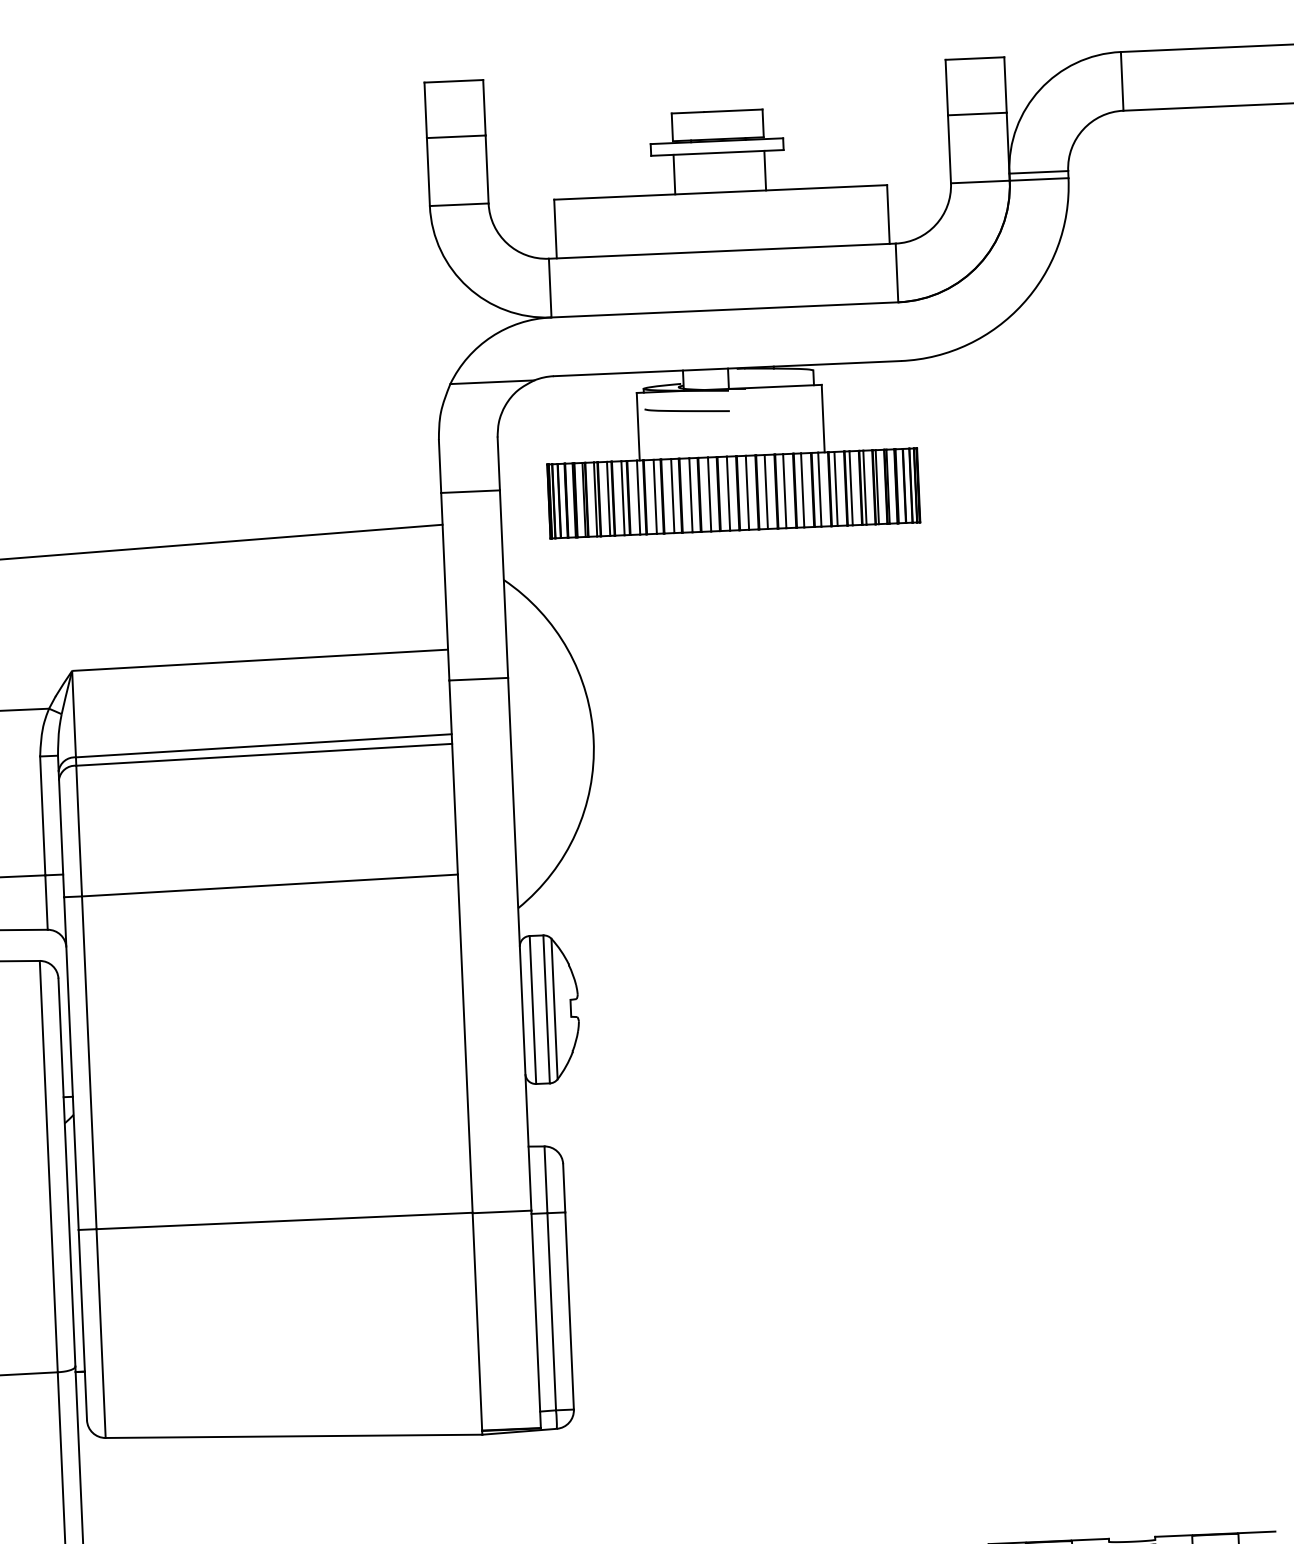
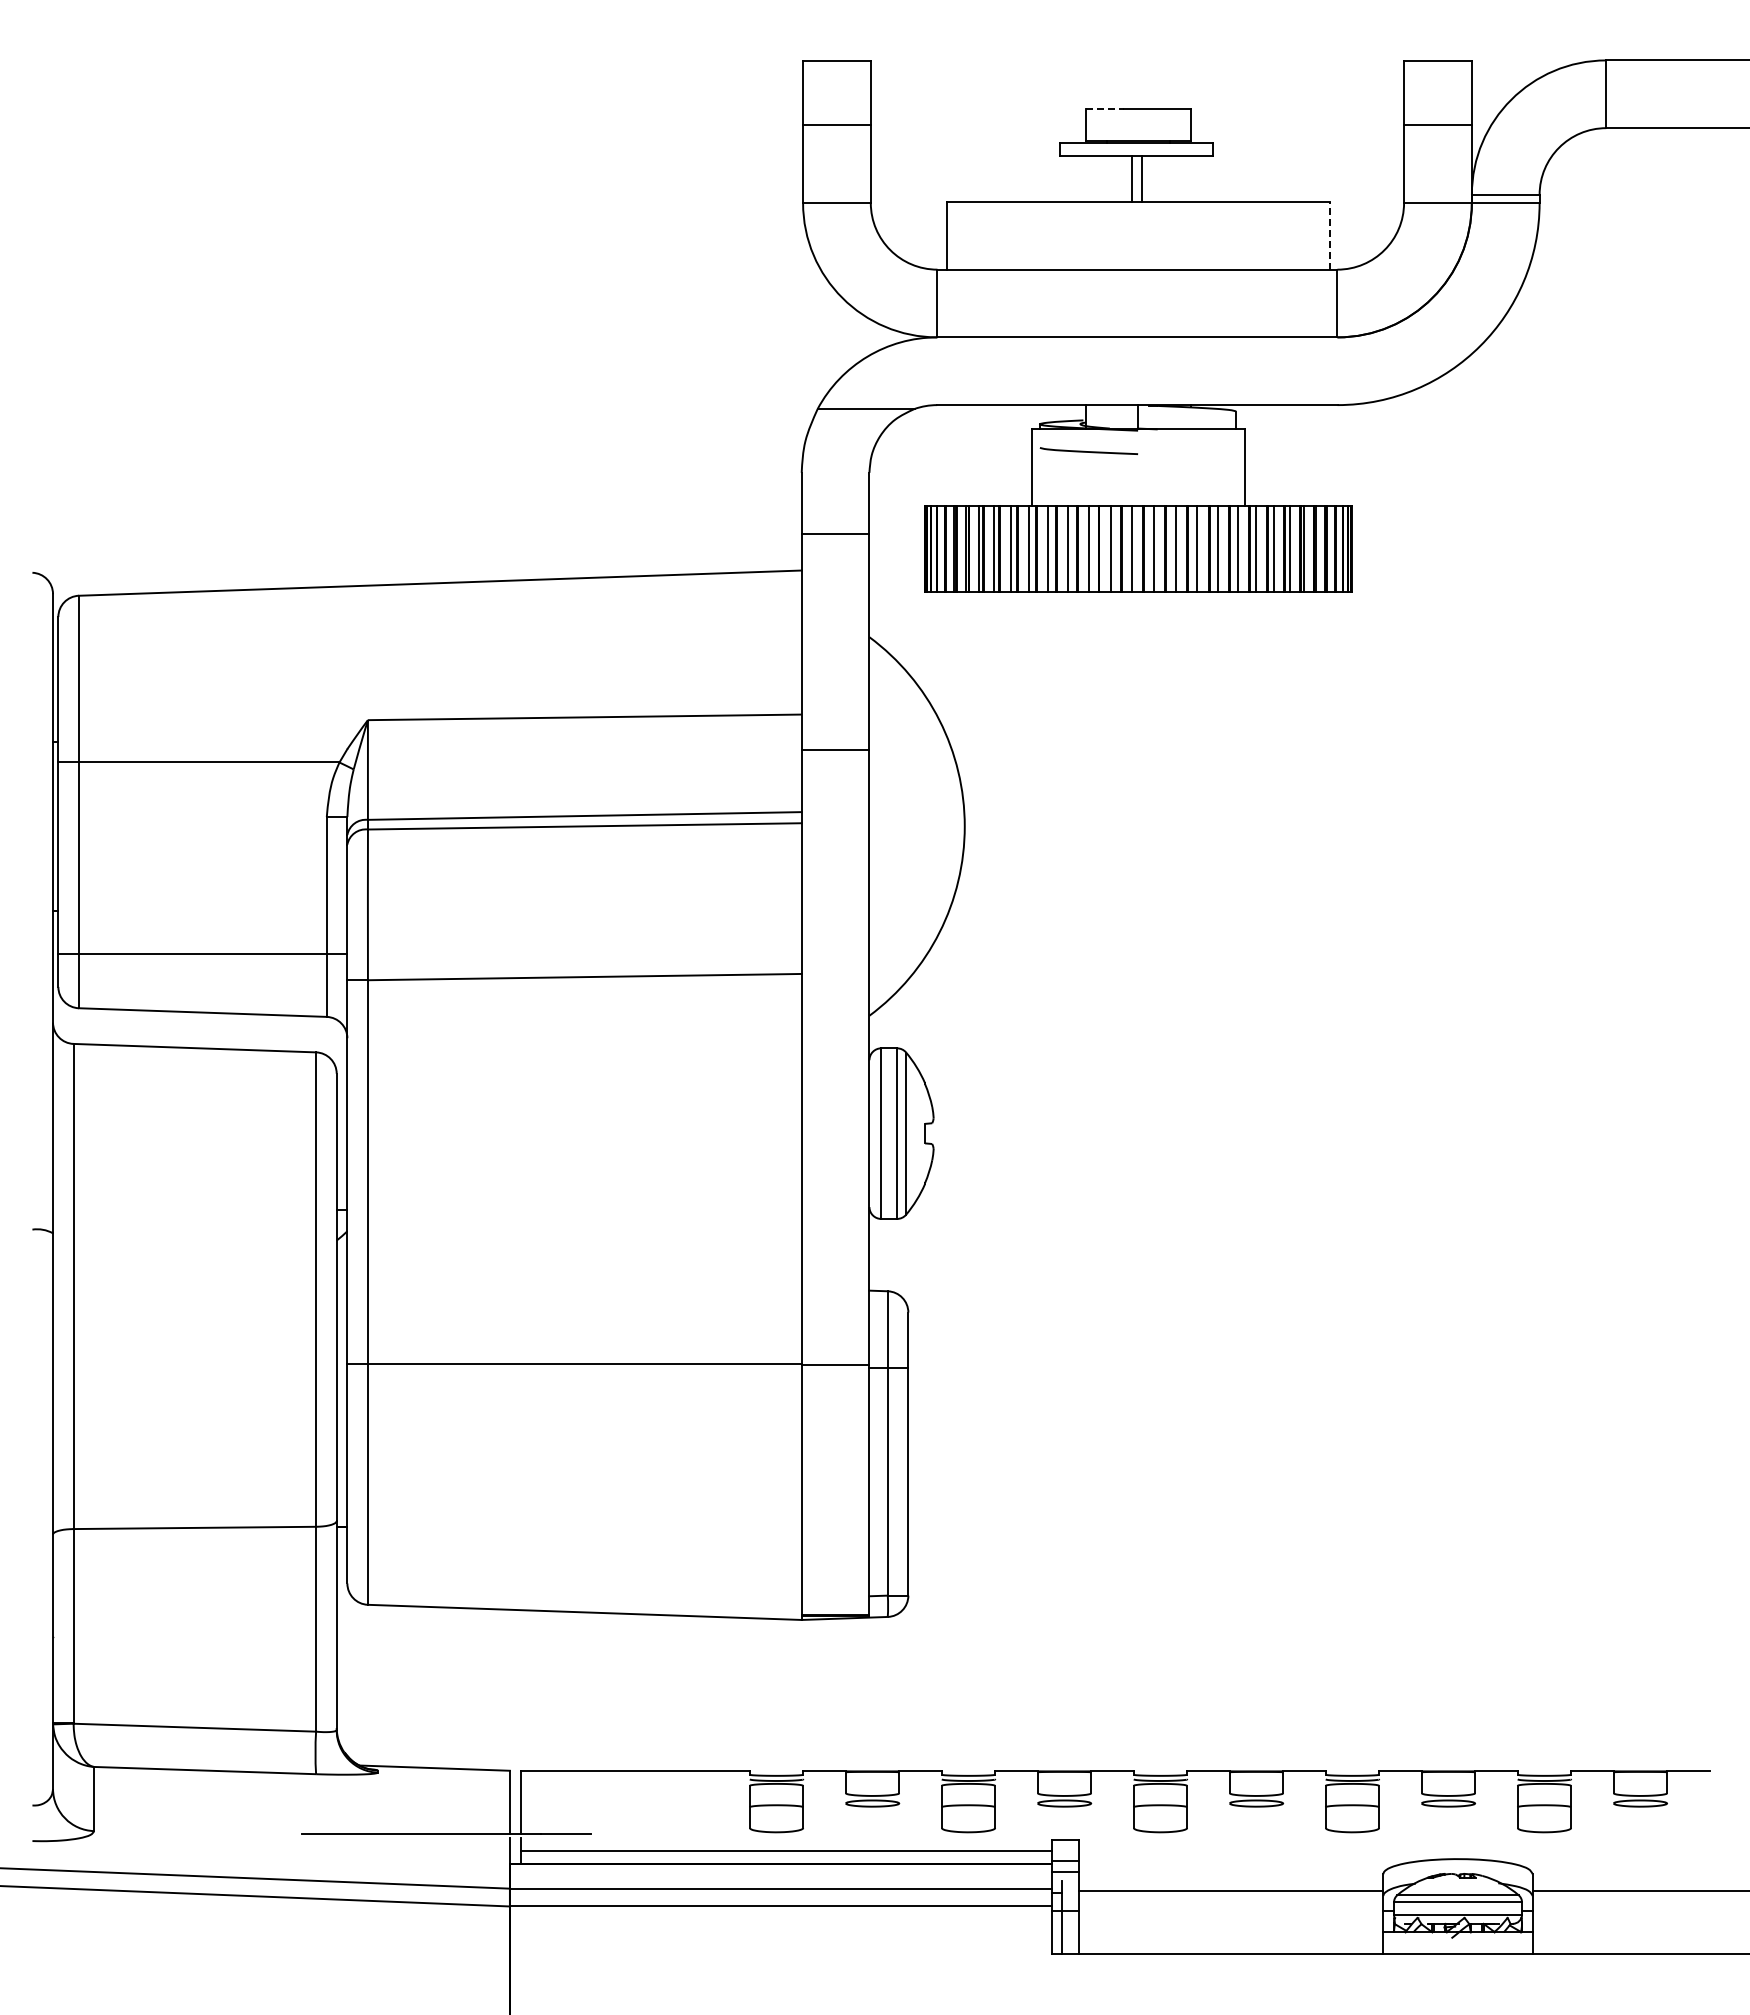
line: (687, 112) -> (1104, 108), solid -> dashed
line: (764, 170) -> (1131, 178), moved
line: (674, 174) -> (1142, 178), moved
line: (888, 214) -> (1330, 235), solid -> dashed

